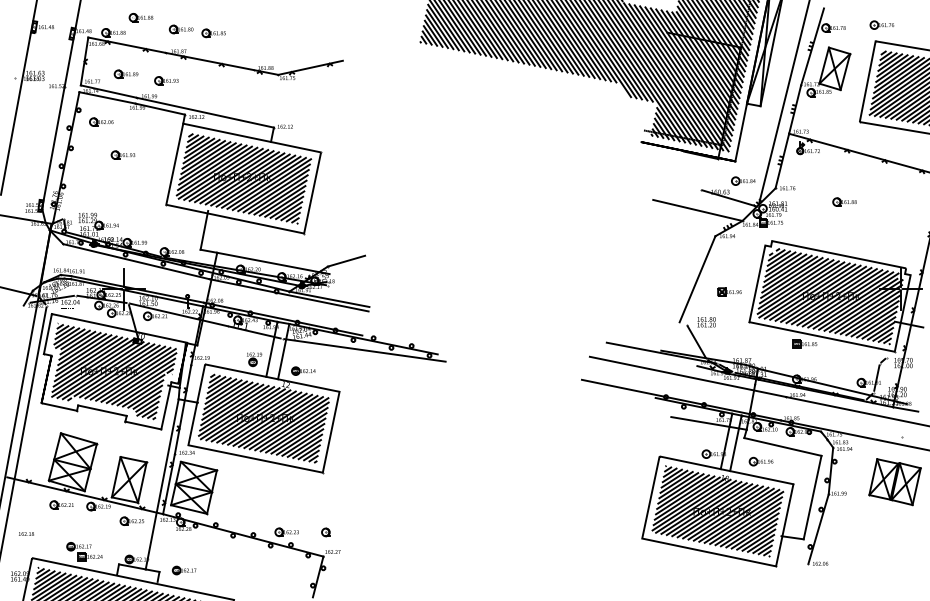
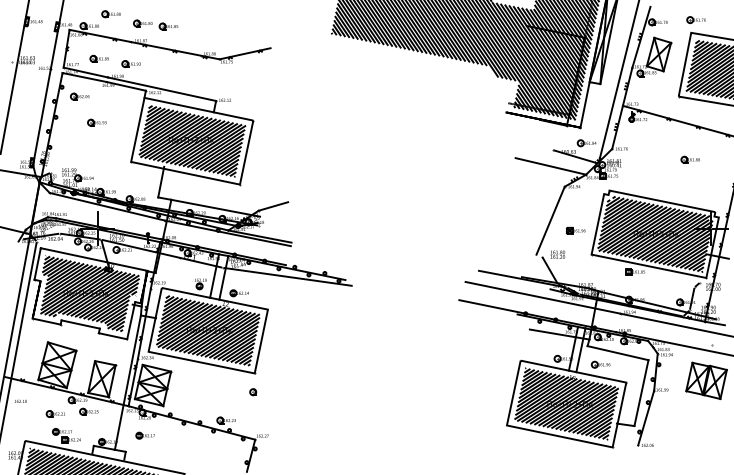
part: (844, 201) -> (690, 159), moved
part: (61, 504) -> (55, 413), moved
part: (131, 520) -> (88, 411), moved
part: (325, 532) -> (252, 392), moved
text: (26, 533) -> (20, 400), moved
part: (183, 570) -> (144, 435), moved

